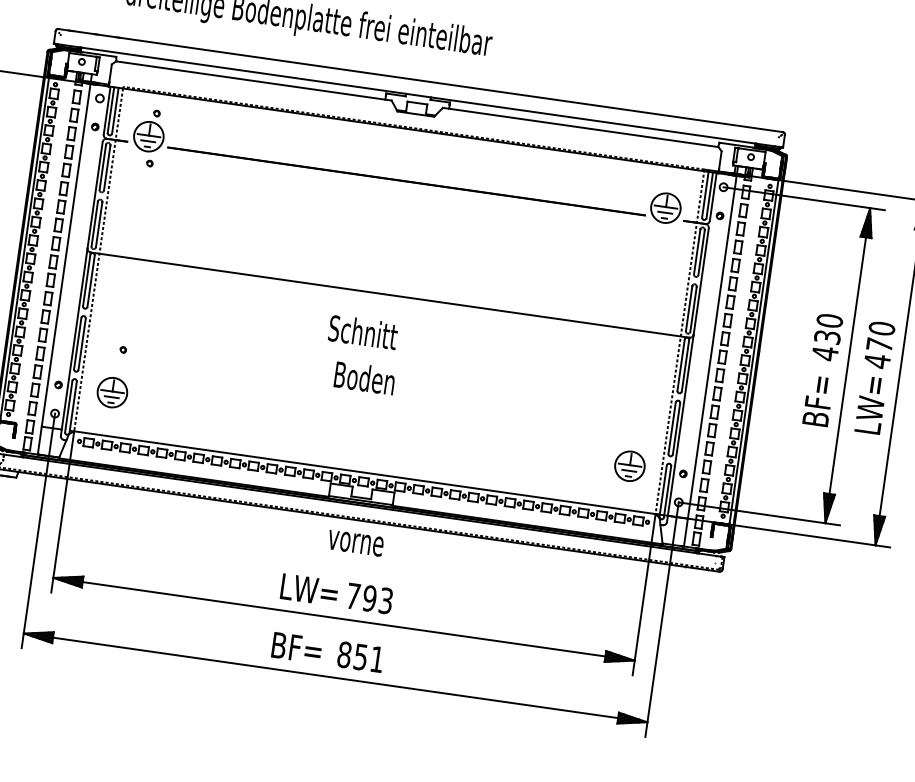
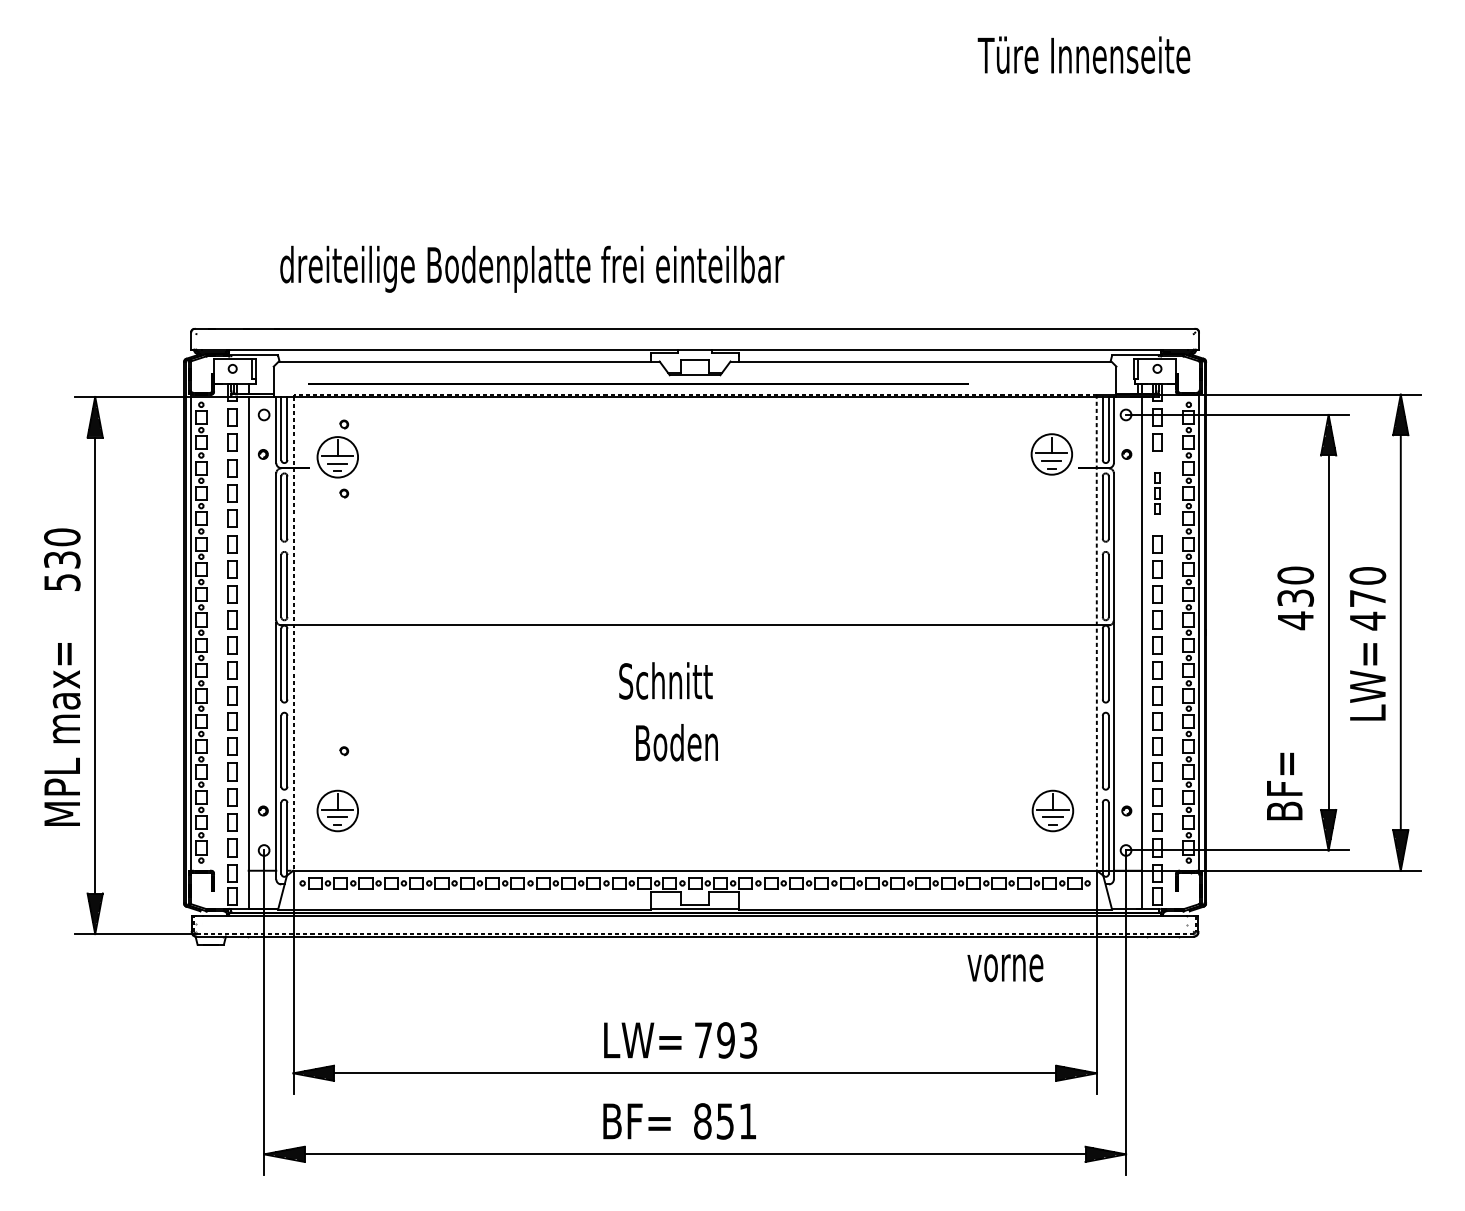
line: (406, 180) -> (638, 383), moved
part: (738, 247) -> (1157, 493), size x0.6
text: (818, 401) -> (1284, 786), moved
text: (355, 543) -> (1005, 968), moved

